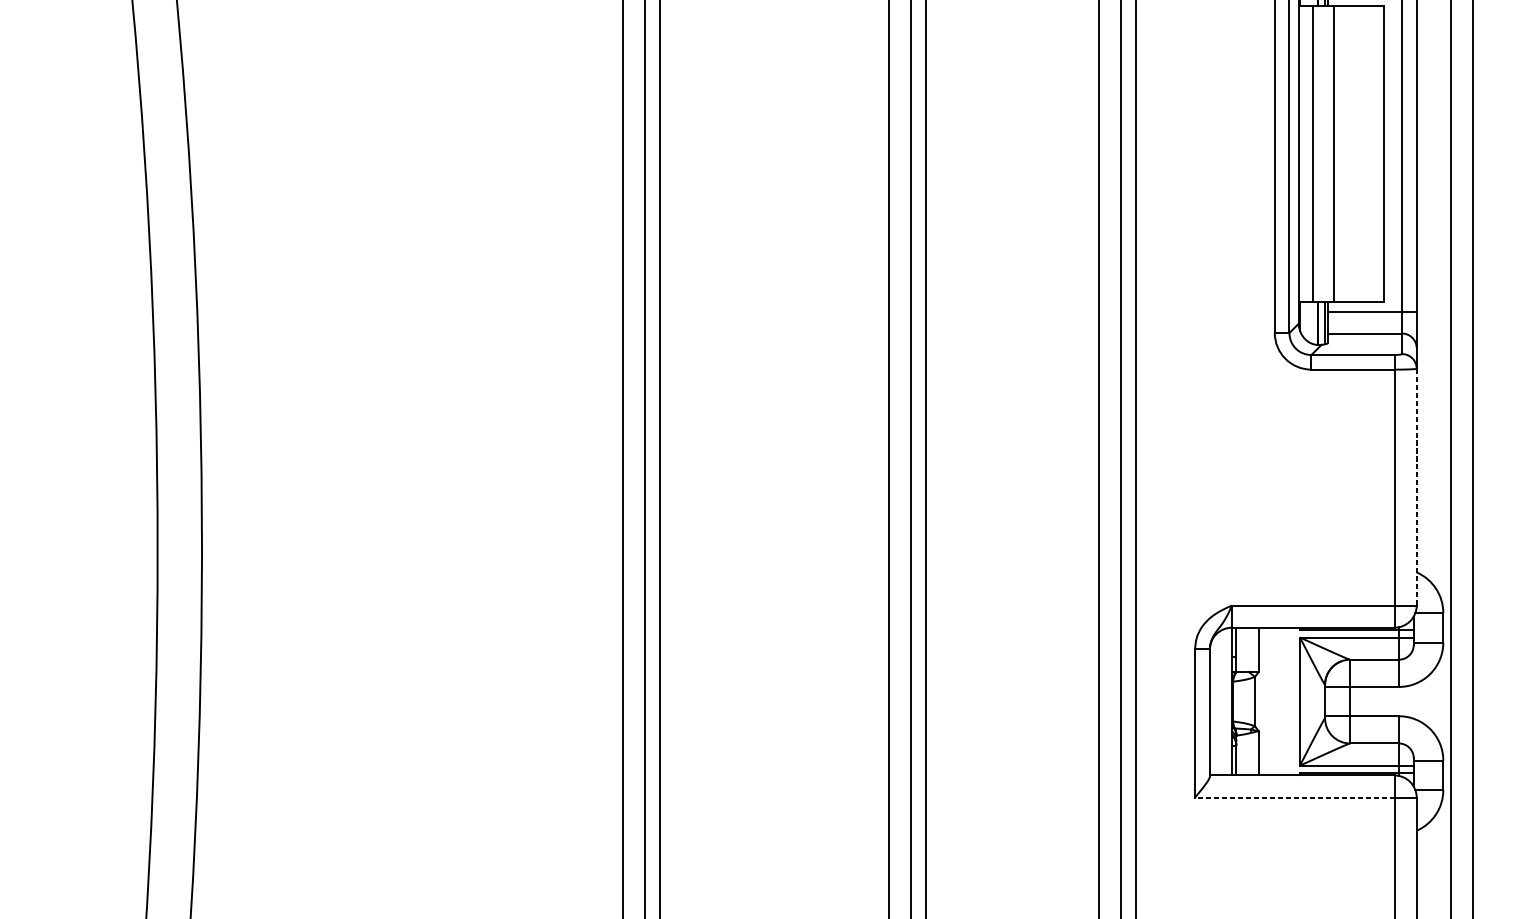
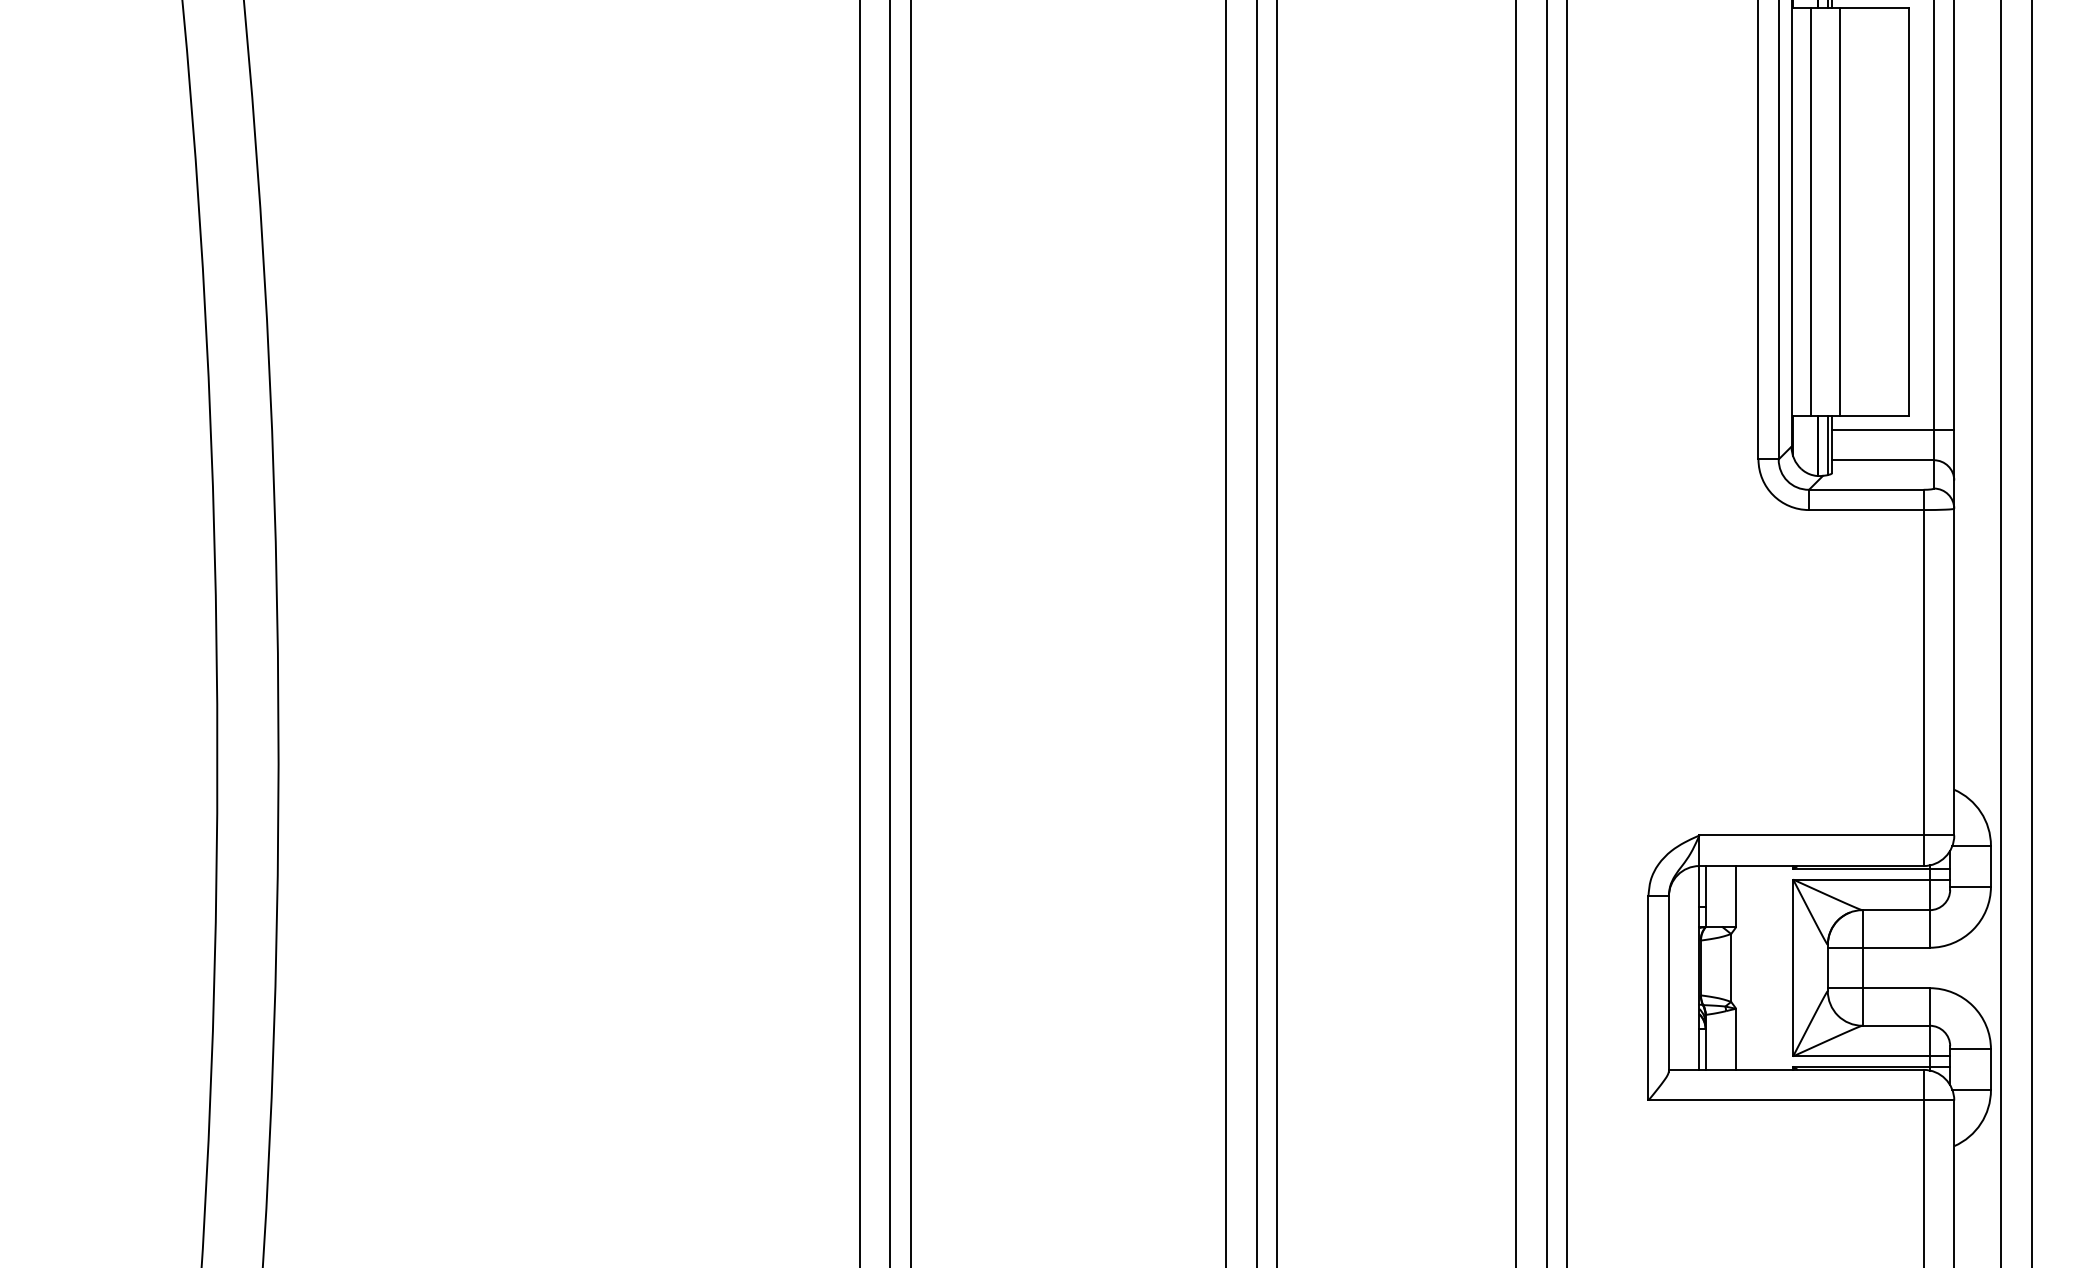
line: (1416, 487) -> (1954, 672), dashed -> solid
line: (1295, 797) -> (1786, 1100), dashed -> solid

